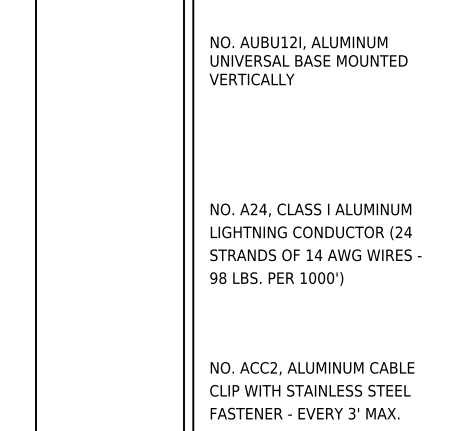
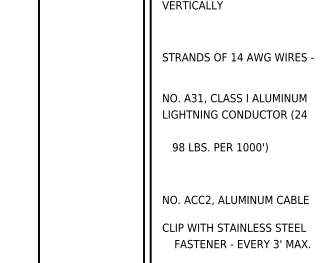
text: (258, 209) -> (197, 98), A24, -> A31,
text: (315, 255) -> (237, 57), moved
text: (276, 278) -> (220, 147), moved
text: (312, 368) -> (235, 200), moved
text: (304, 413) -> (242, 243), moved

